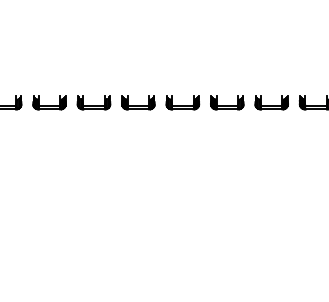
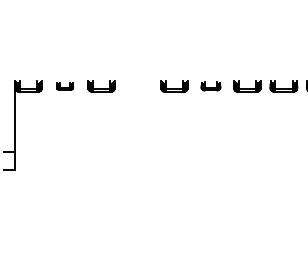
part: (48, 102) -> (64, 86), size x0.6
part: (137, 102) -> (137, 86), removed
part: (226, 102) -> (210, 86), size x0.7

